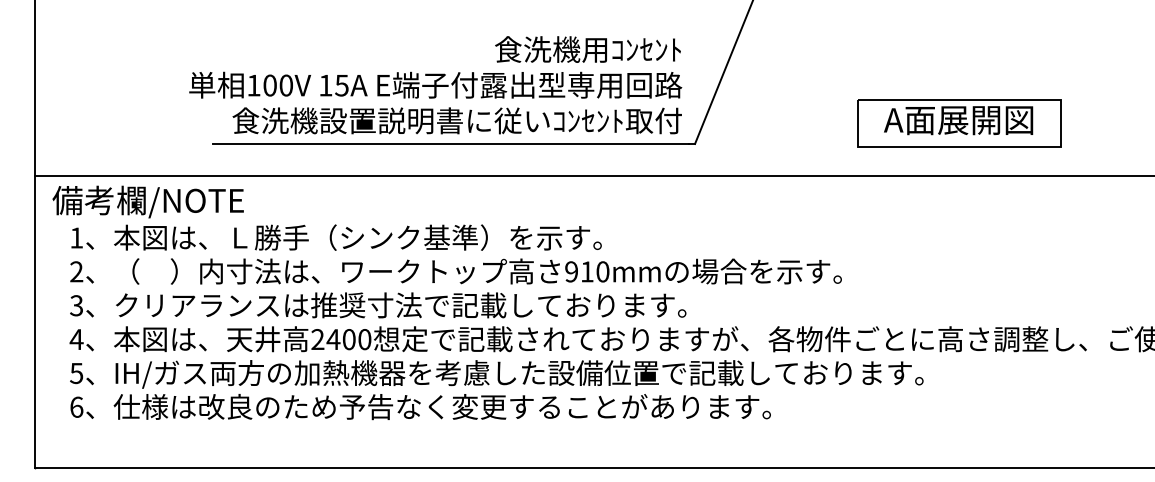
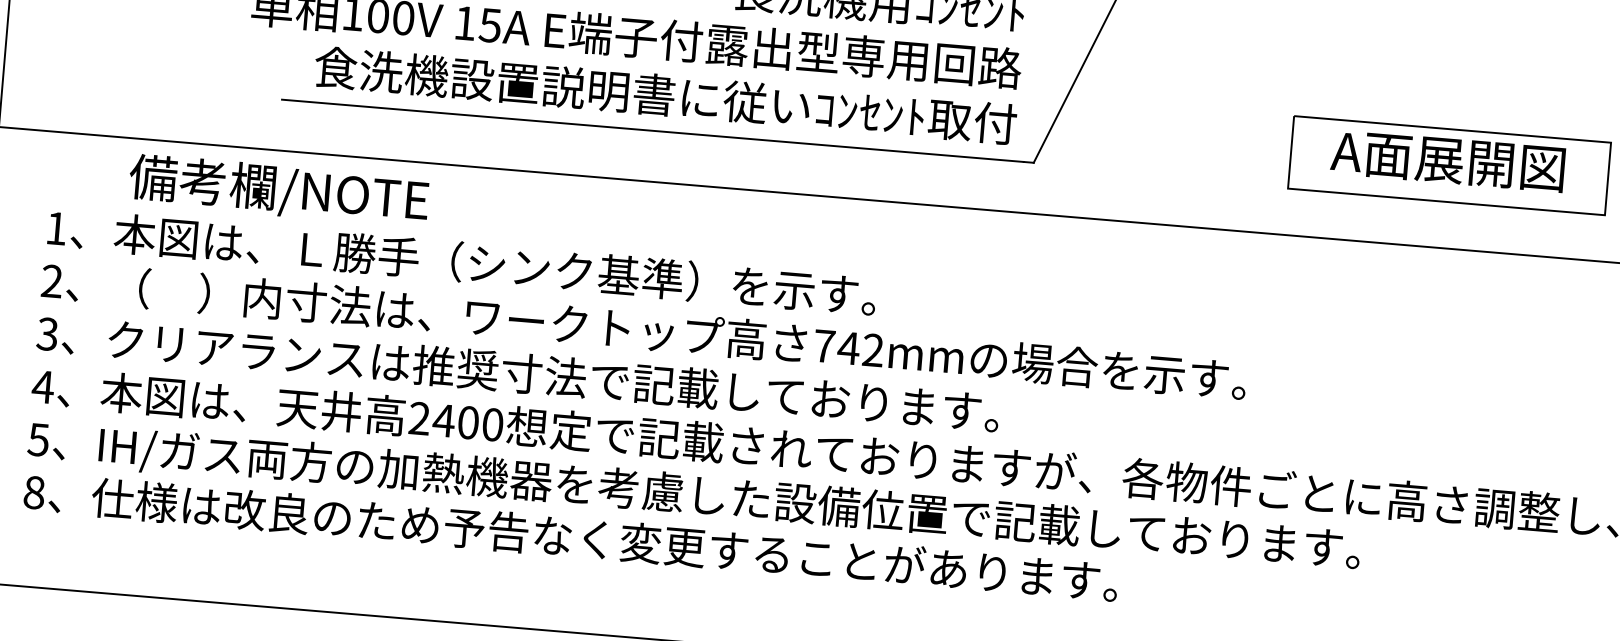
text: (147, 201) -> (277, 189), moved
text: (587, 271) -> (849, 347), 910mm -> 742mm
text: (76, 406) -> (34, 491), 6 -> 8

